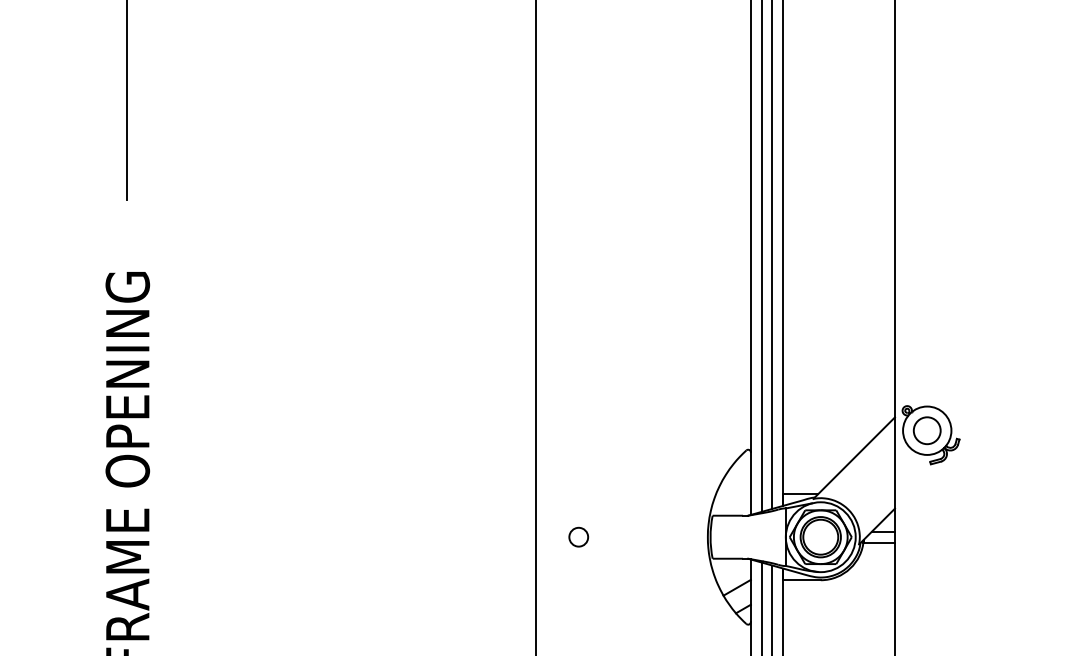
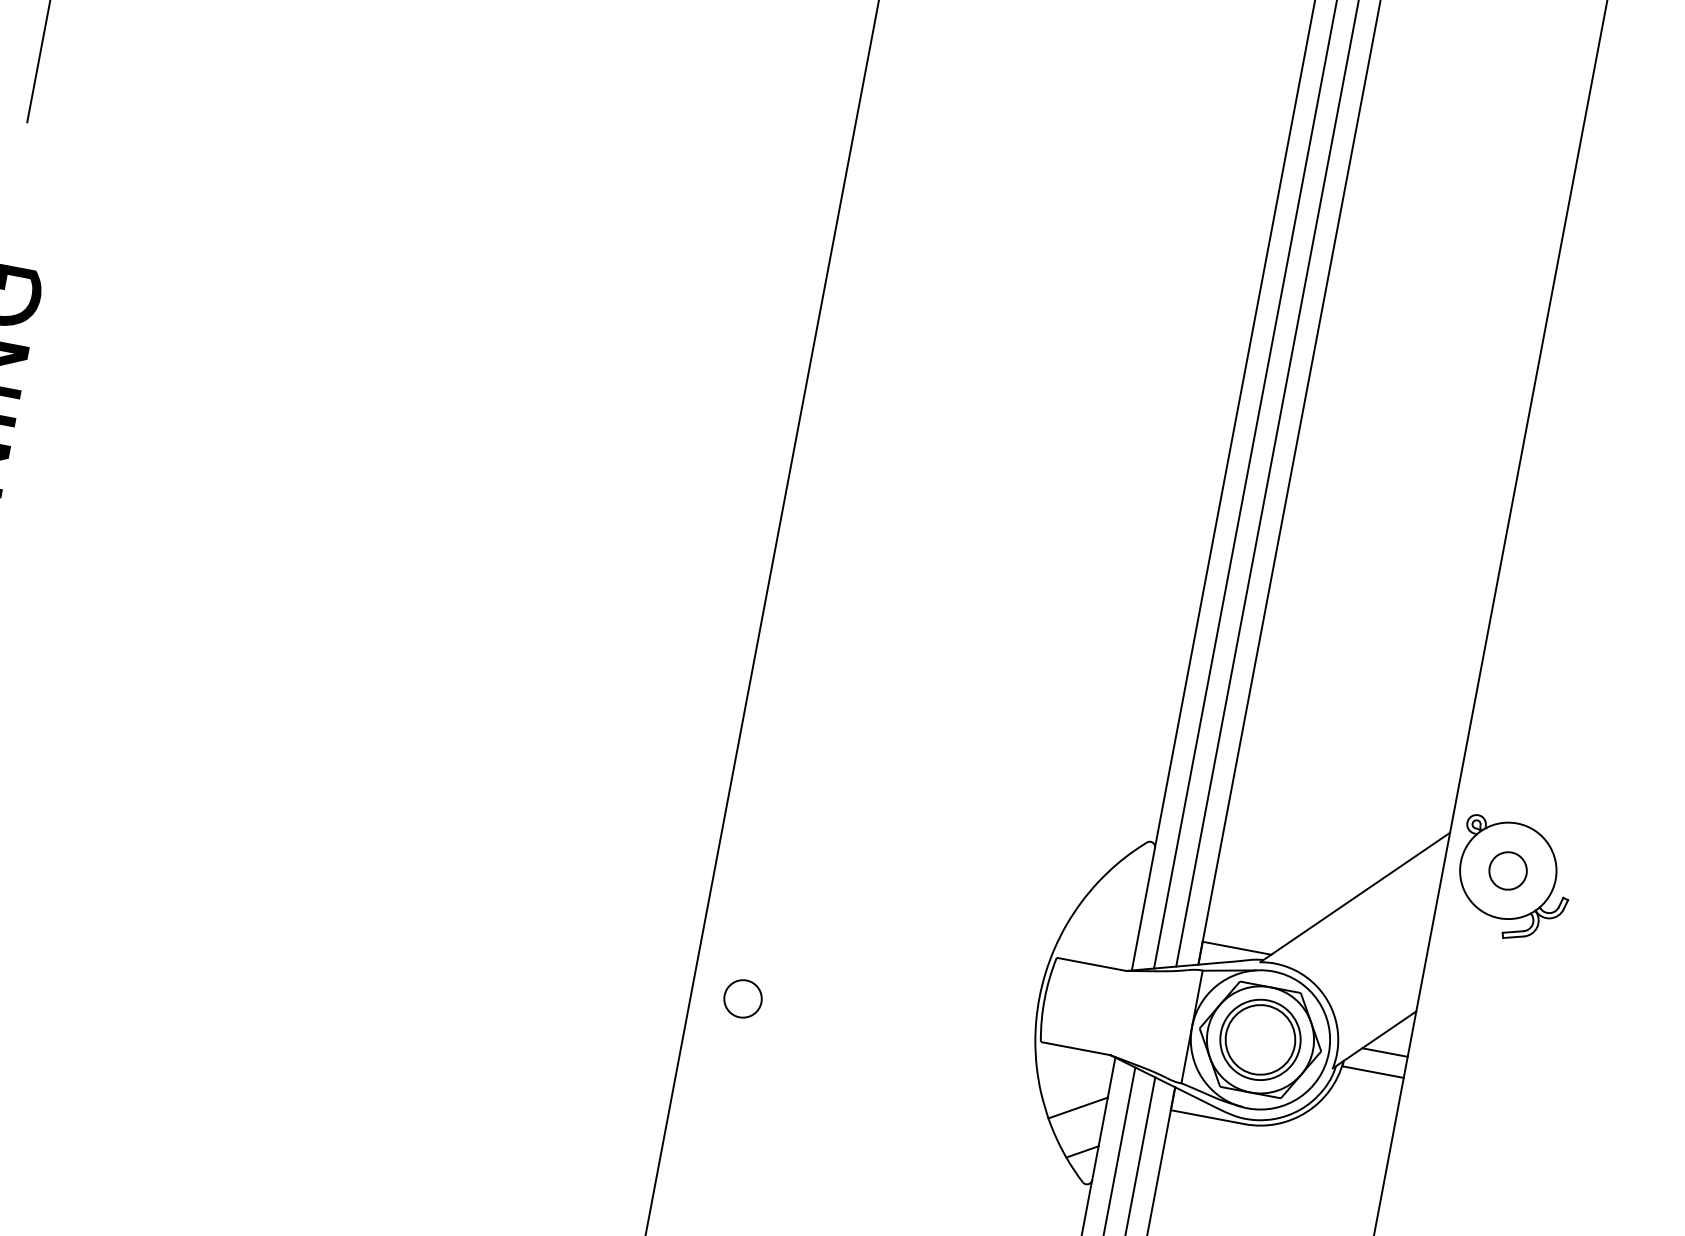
circle: (926, 430) -> (1506, 870), size x0.7
circle: (578, 536) -> (742, 997), moved

